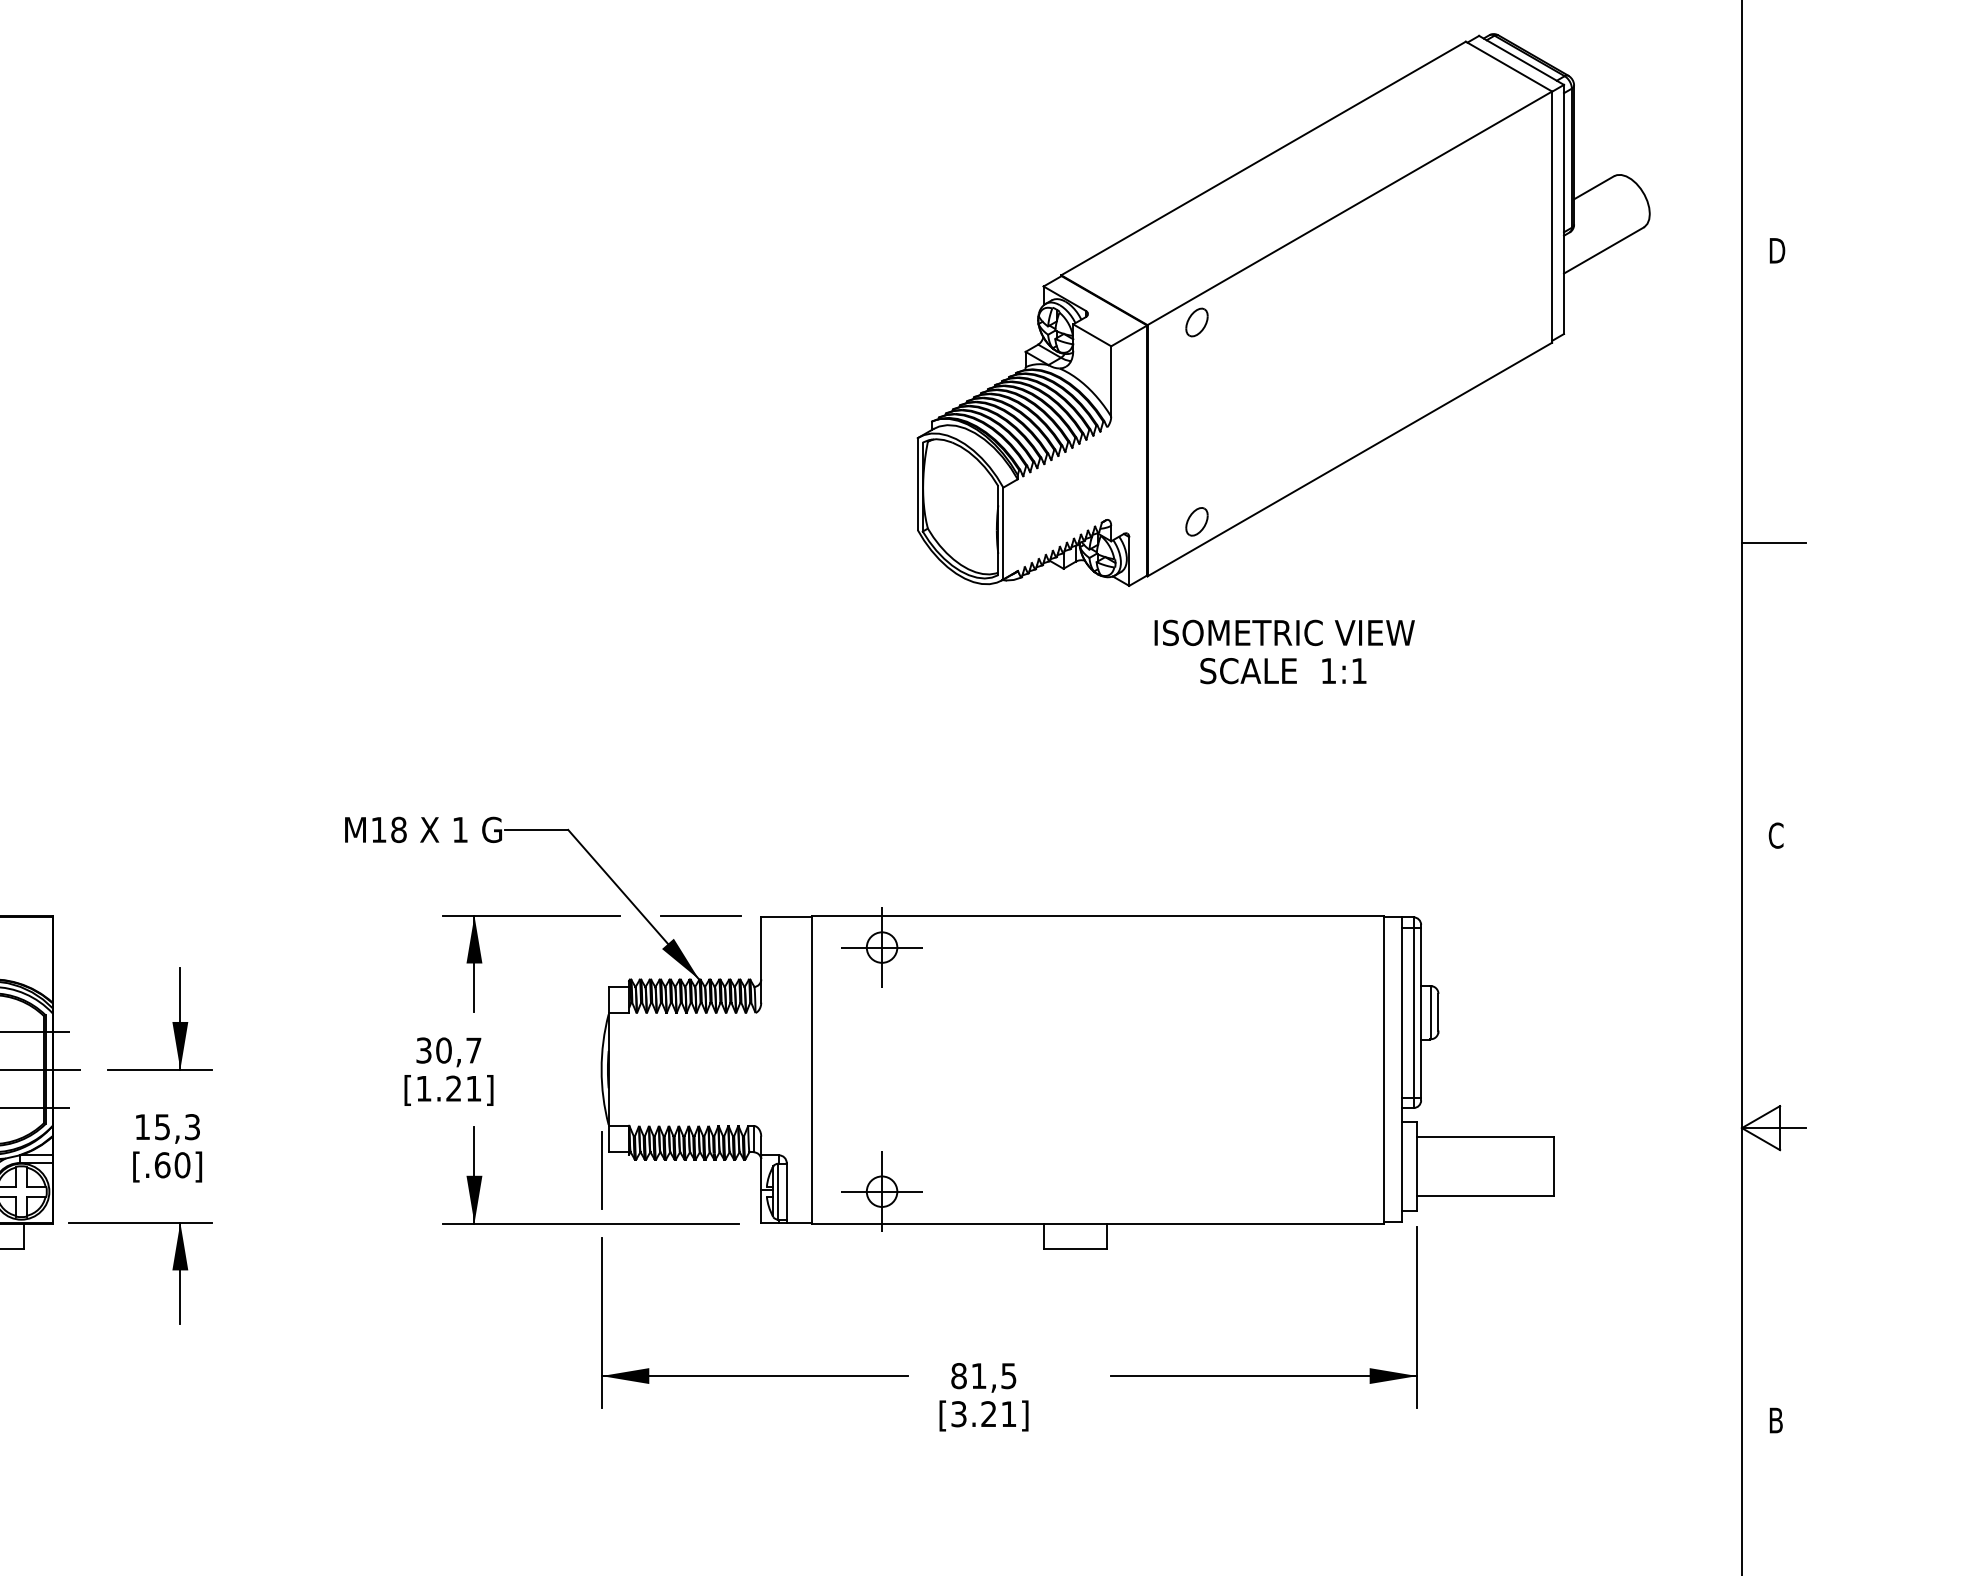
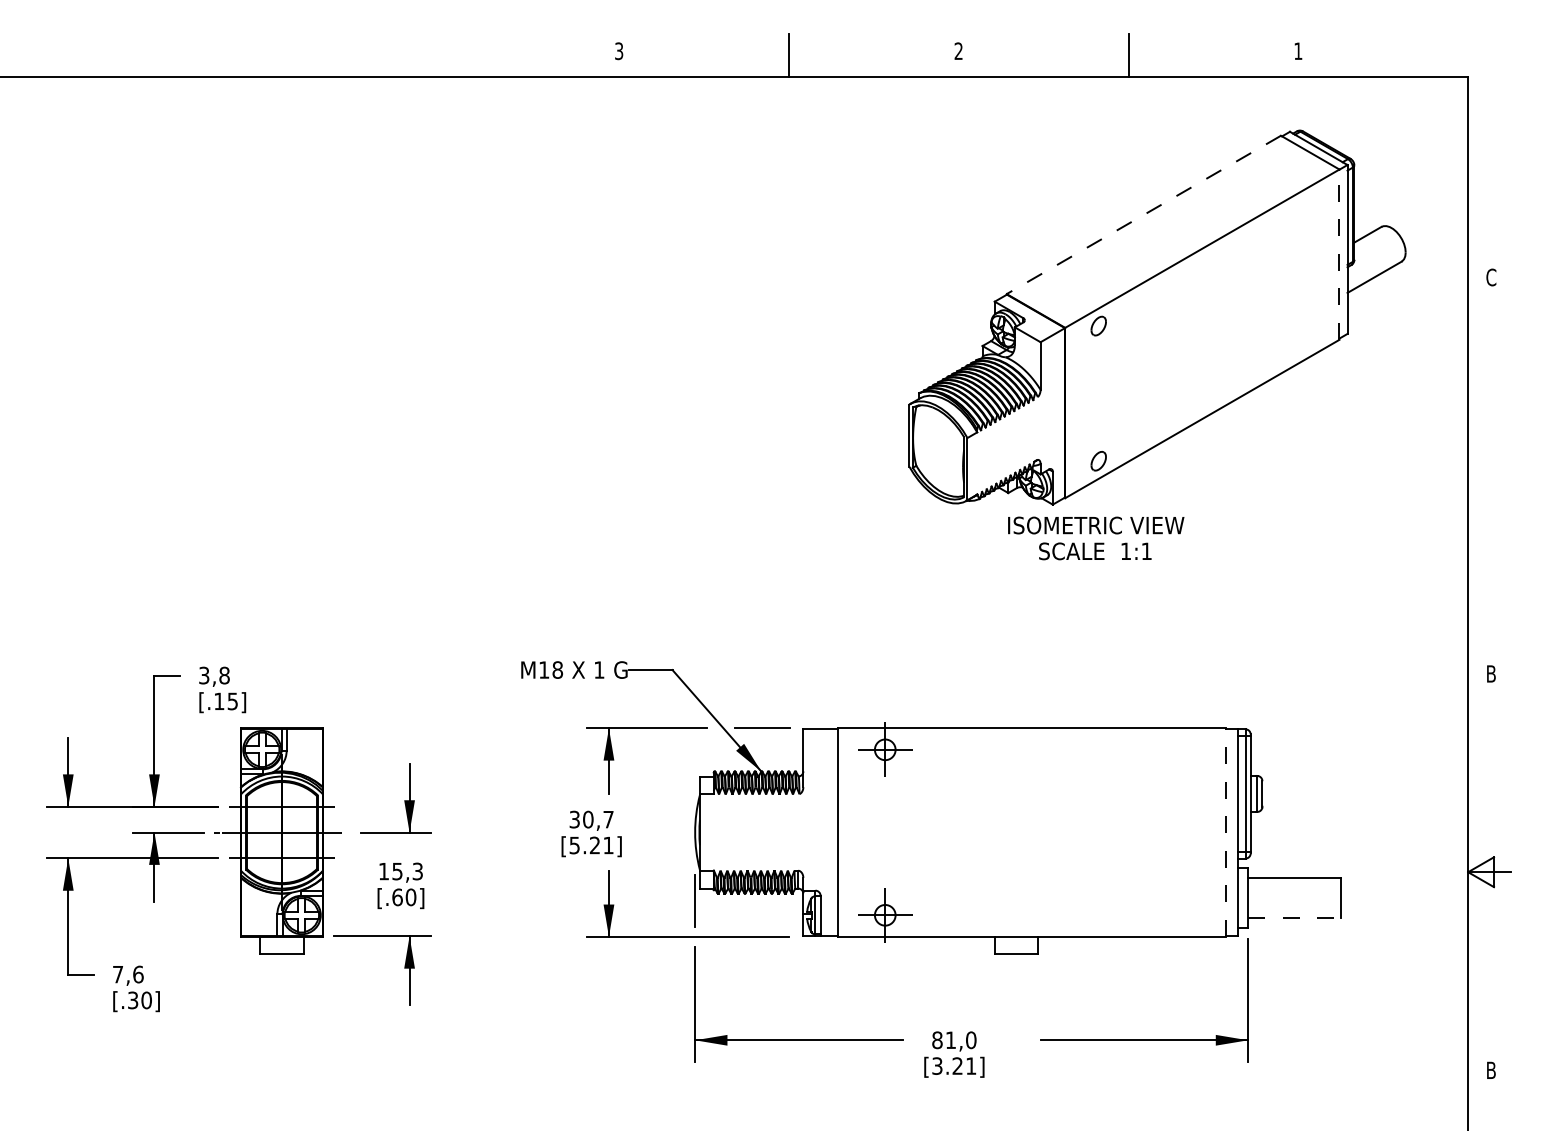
line: (1263, 159) -> (1143, 215), solid -> dashed
line: (1552, 216) -> (1339, 254), solid -> dashed
text: (1776, 250) -> (1491, 277), D -> C
line: (1773, 542) -> (1489, 475), removed
text: (1285, 652) -> (1096, 538), moved
text: (1776, 834) -> (1491, 673), C -> B
line: (1383, 1069) -> (1225, 832), solid -> dashed
text: (423, 1088) -> (574, 845), [1.21] -> [5.21]
line: (1485, 1196) -> (1294, 918), solid -> dashed
text: (1009, 1376) -> (971, 1040), 81,5 -> 81,0

